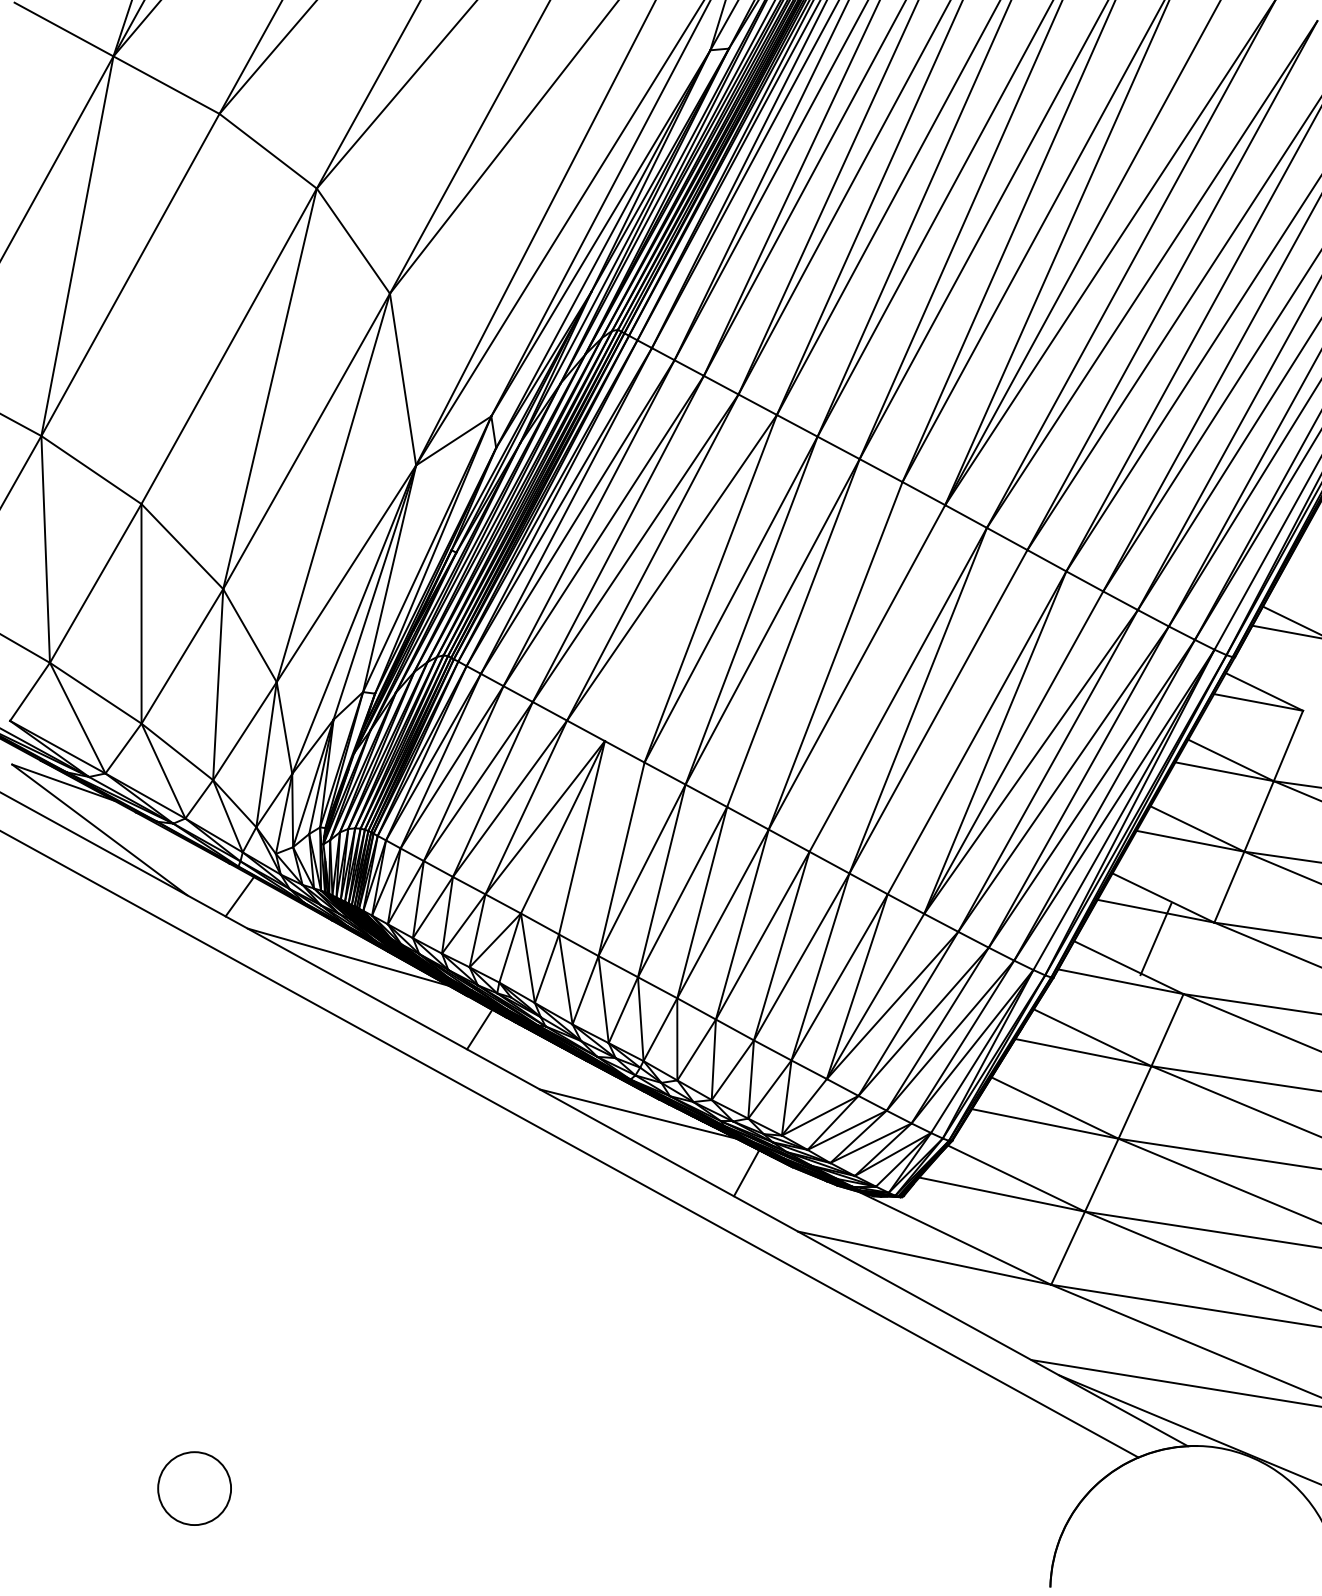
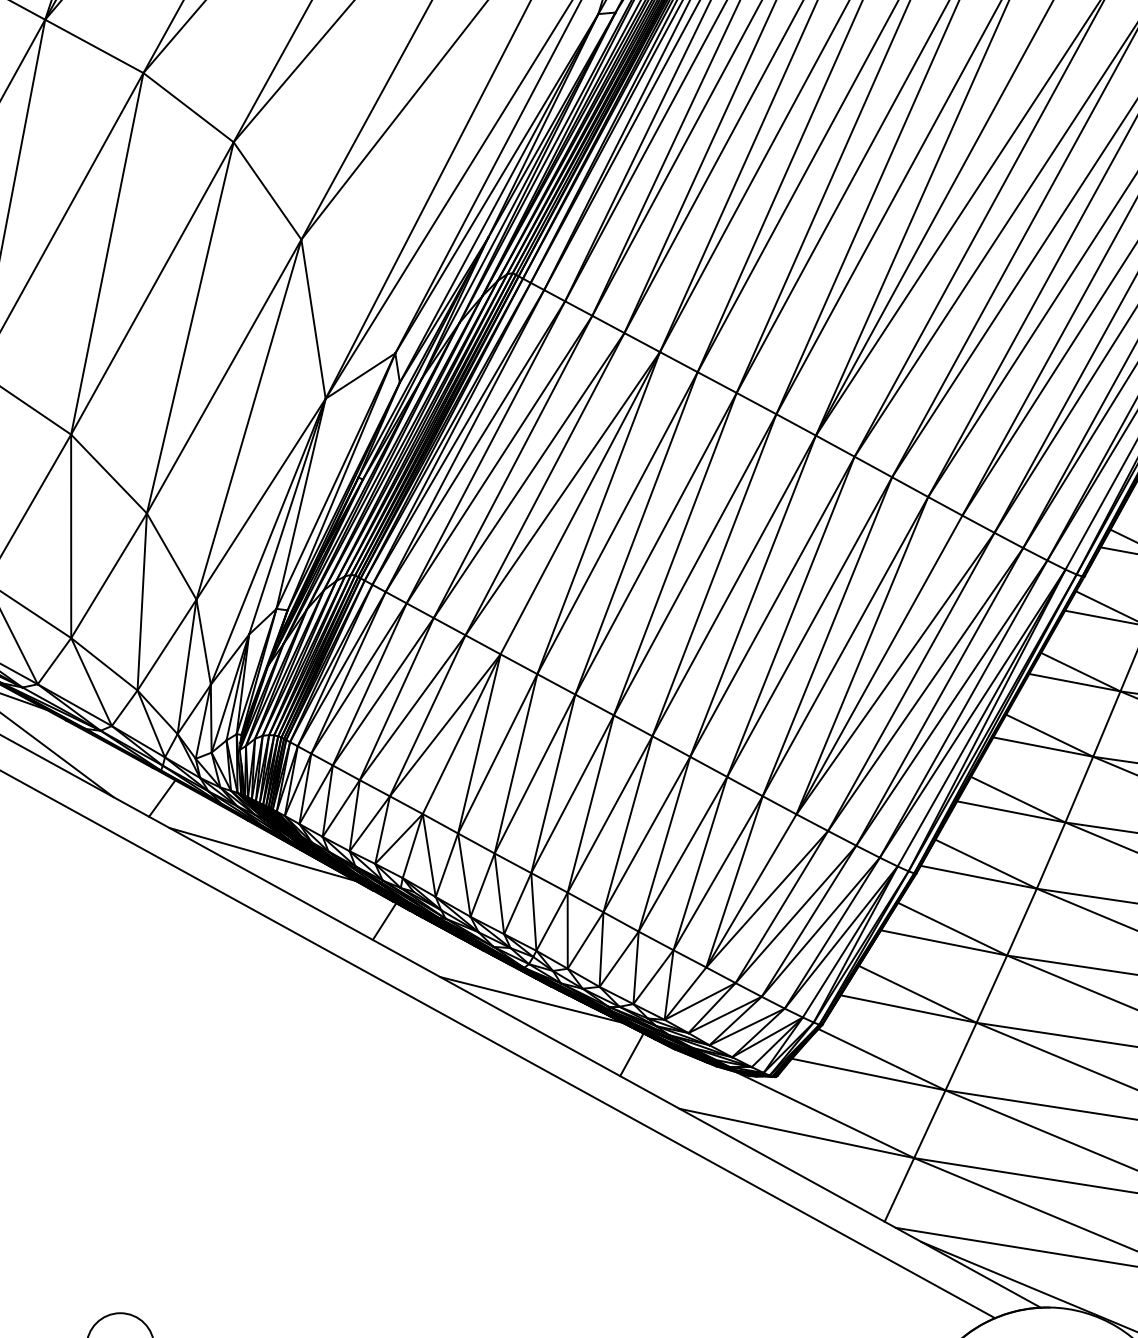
line: (180, 308) -> (107, 253), added
line: (690, 578) -> (579, 503), added
line: (814, 644) -> (694, 564), added
line: (877, 678) -> (753, 596), added
line: (957, 722) -> (827, 637), added
line: (601, 848) -> (497, 753), added
line: (1155, 939) -> (1050, 855), moved
line: (1035, 1318) -> (899, 1189), added

